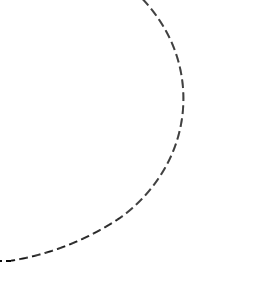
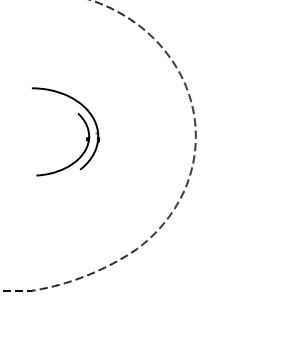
part: (64, 81) -> (82, 120), added

